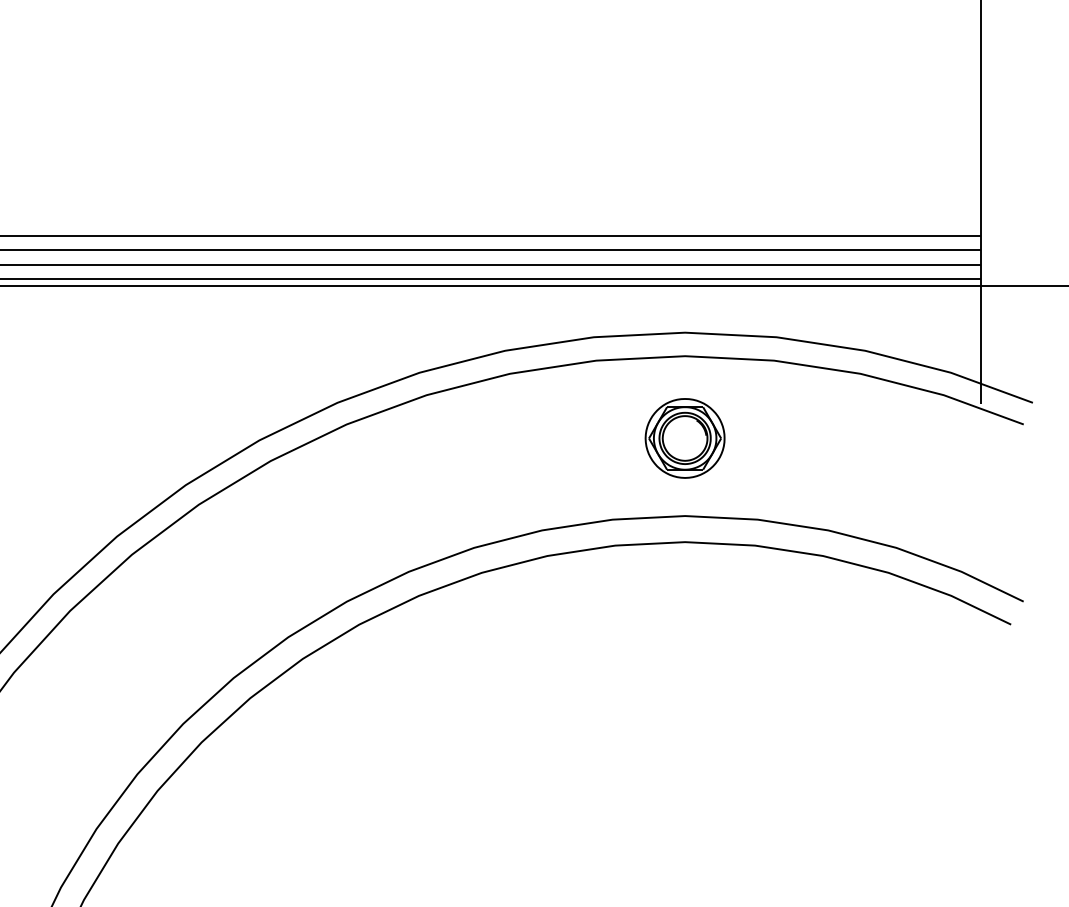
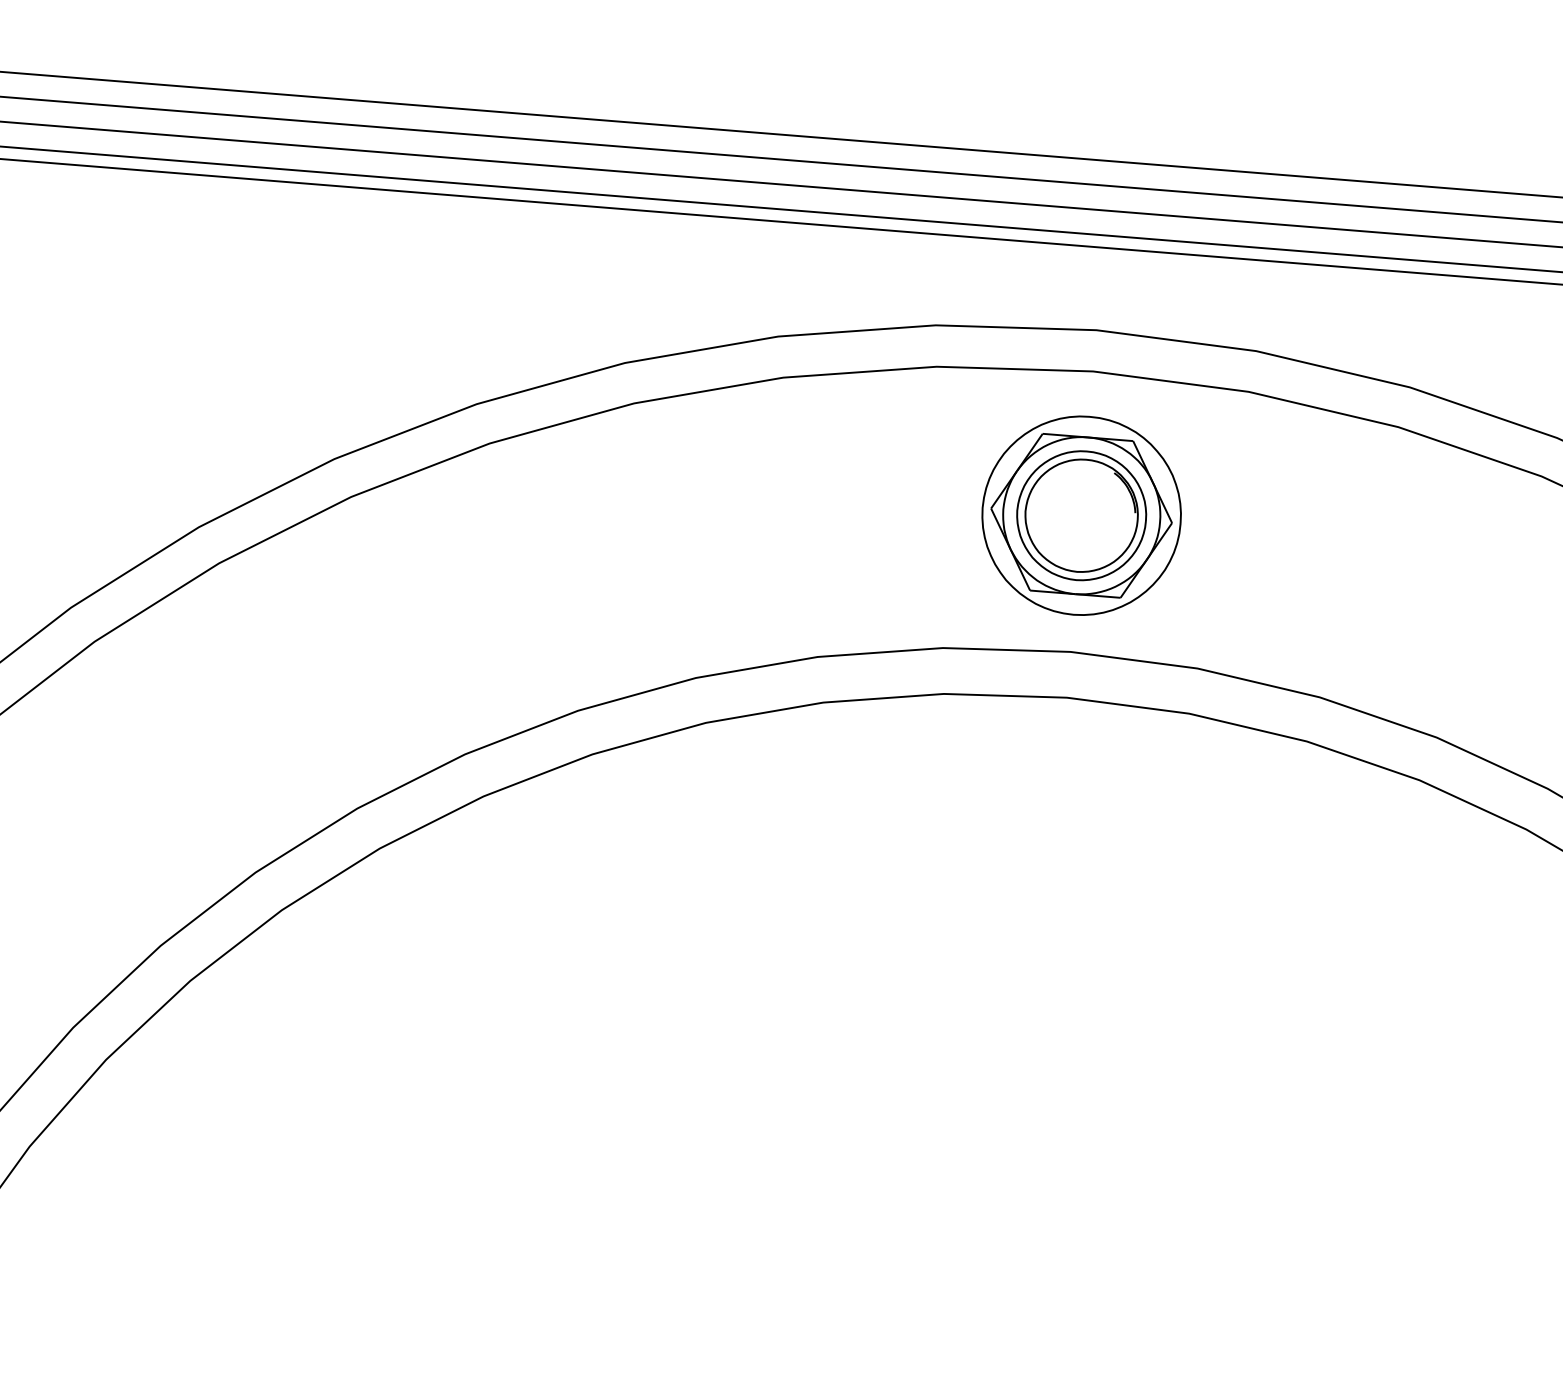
part: (684, 438) -> (1080, 515), size x1.43

